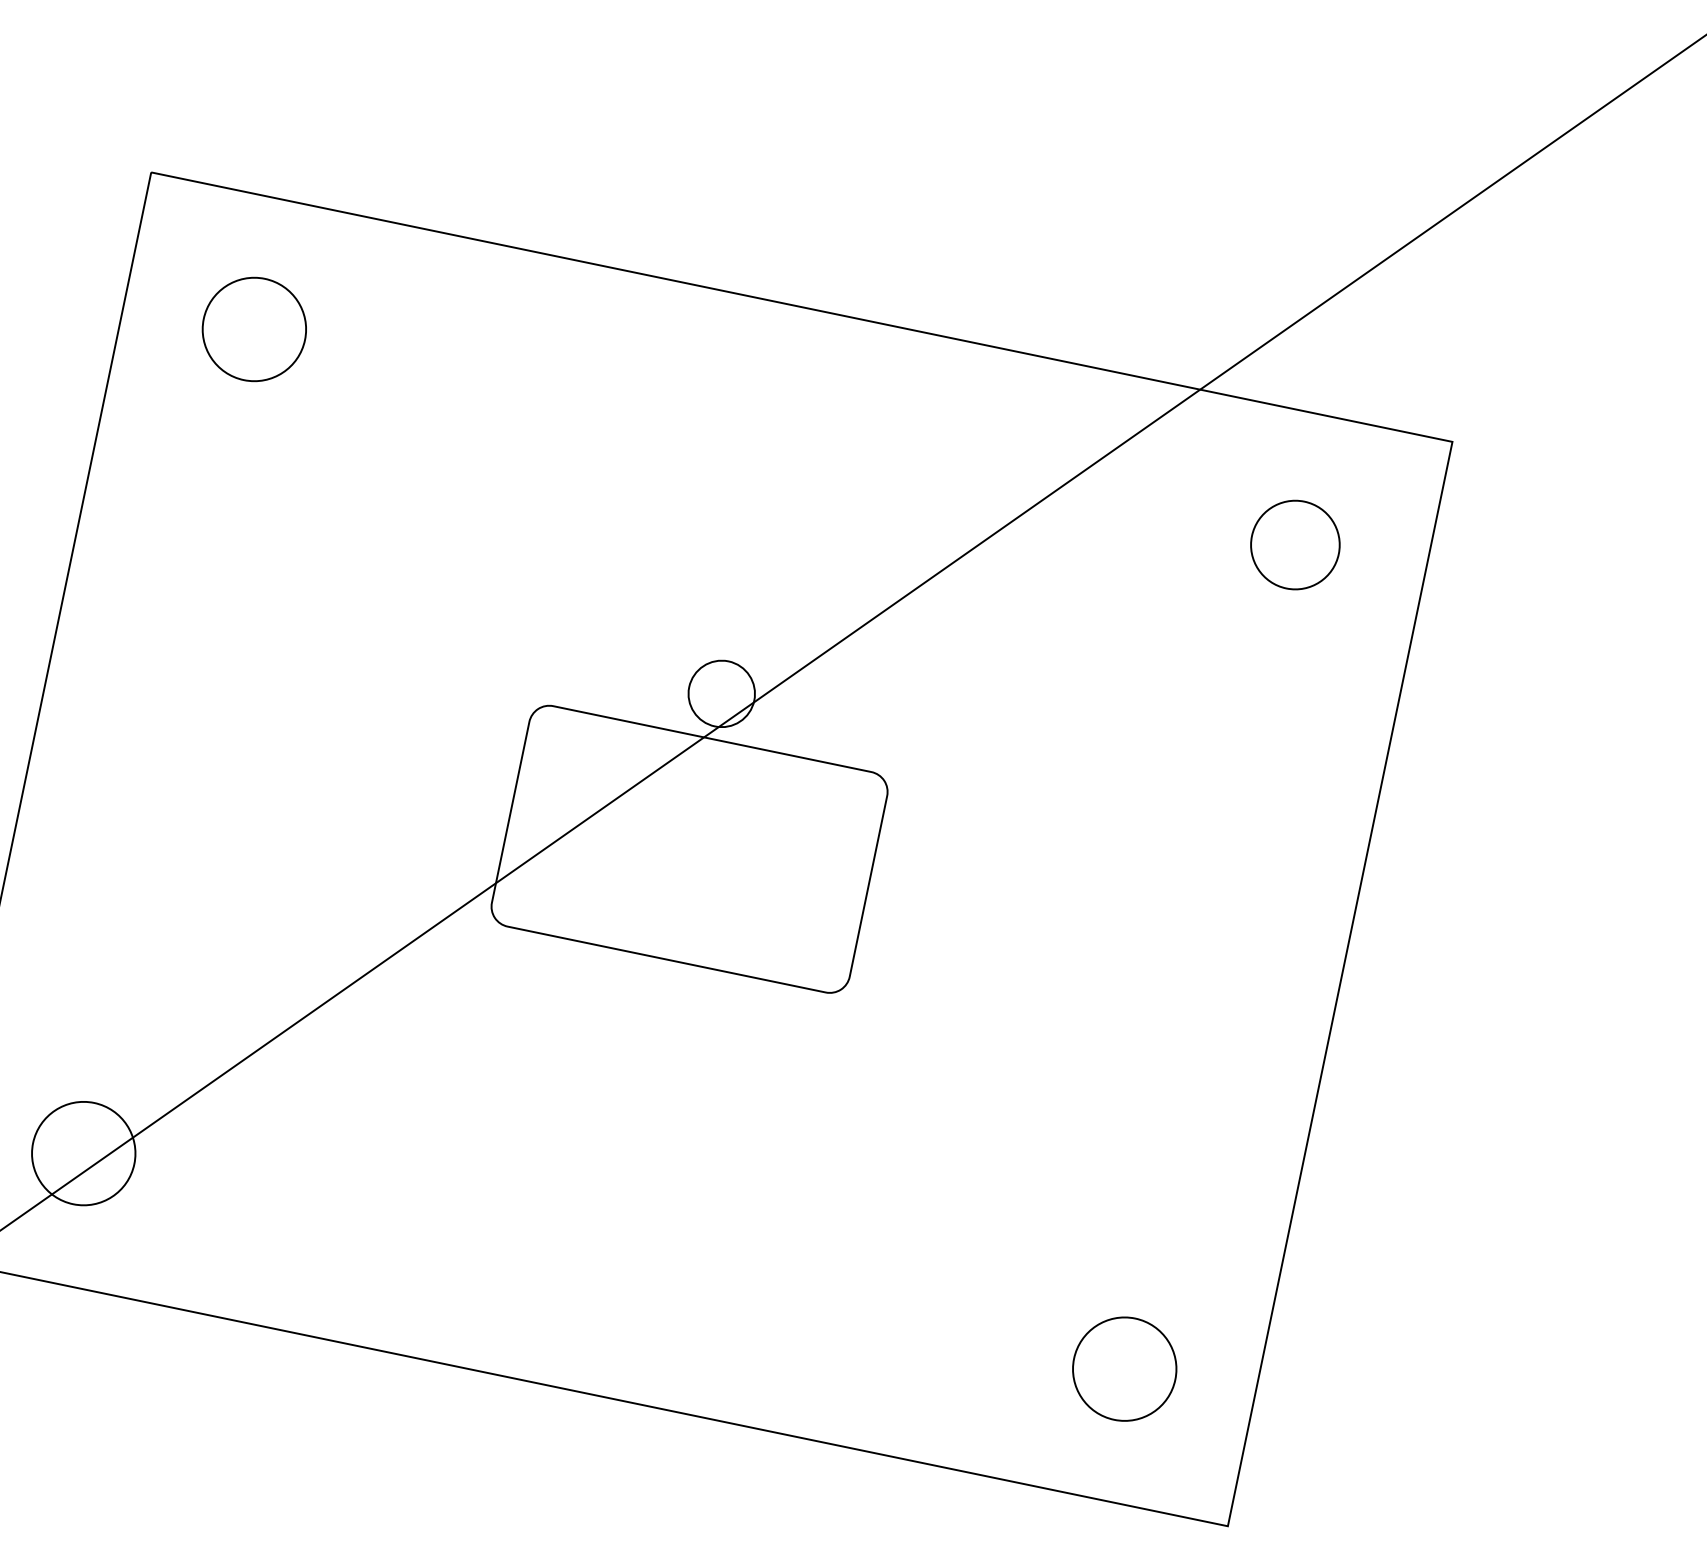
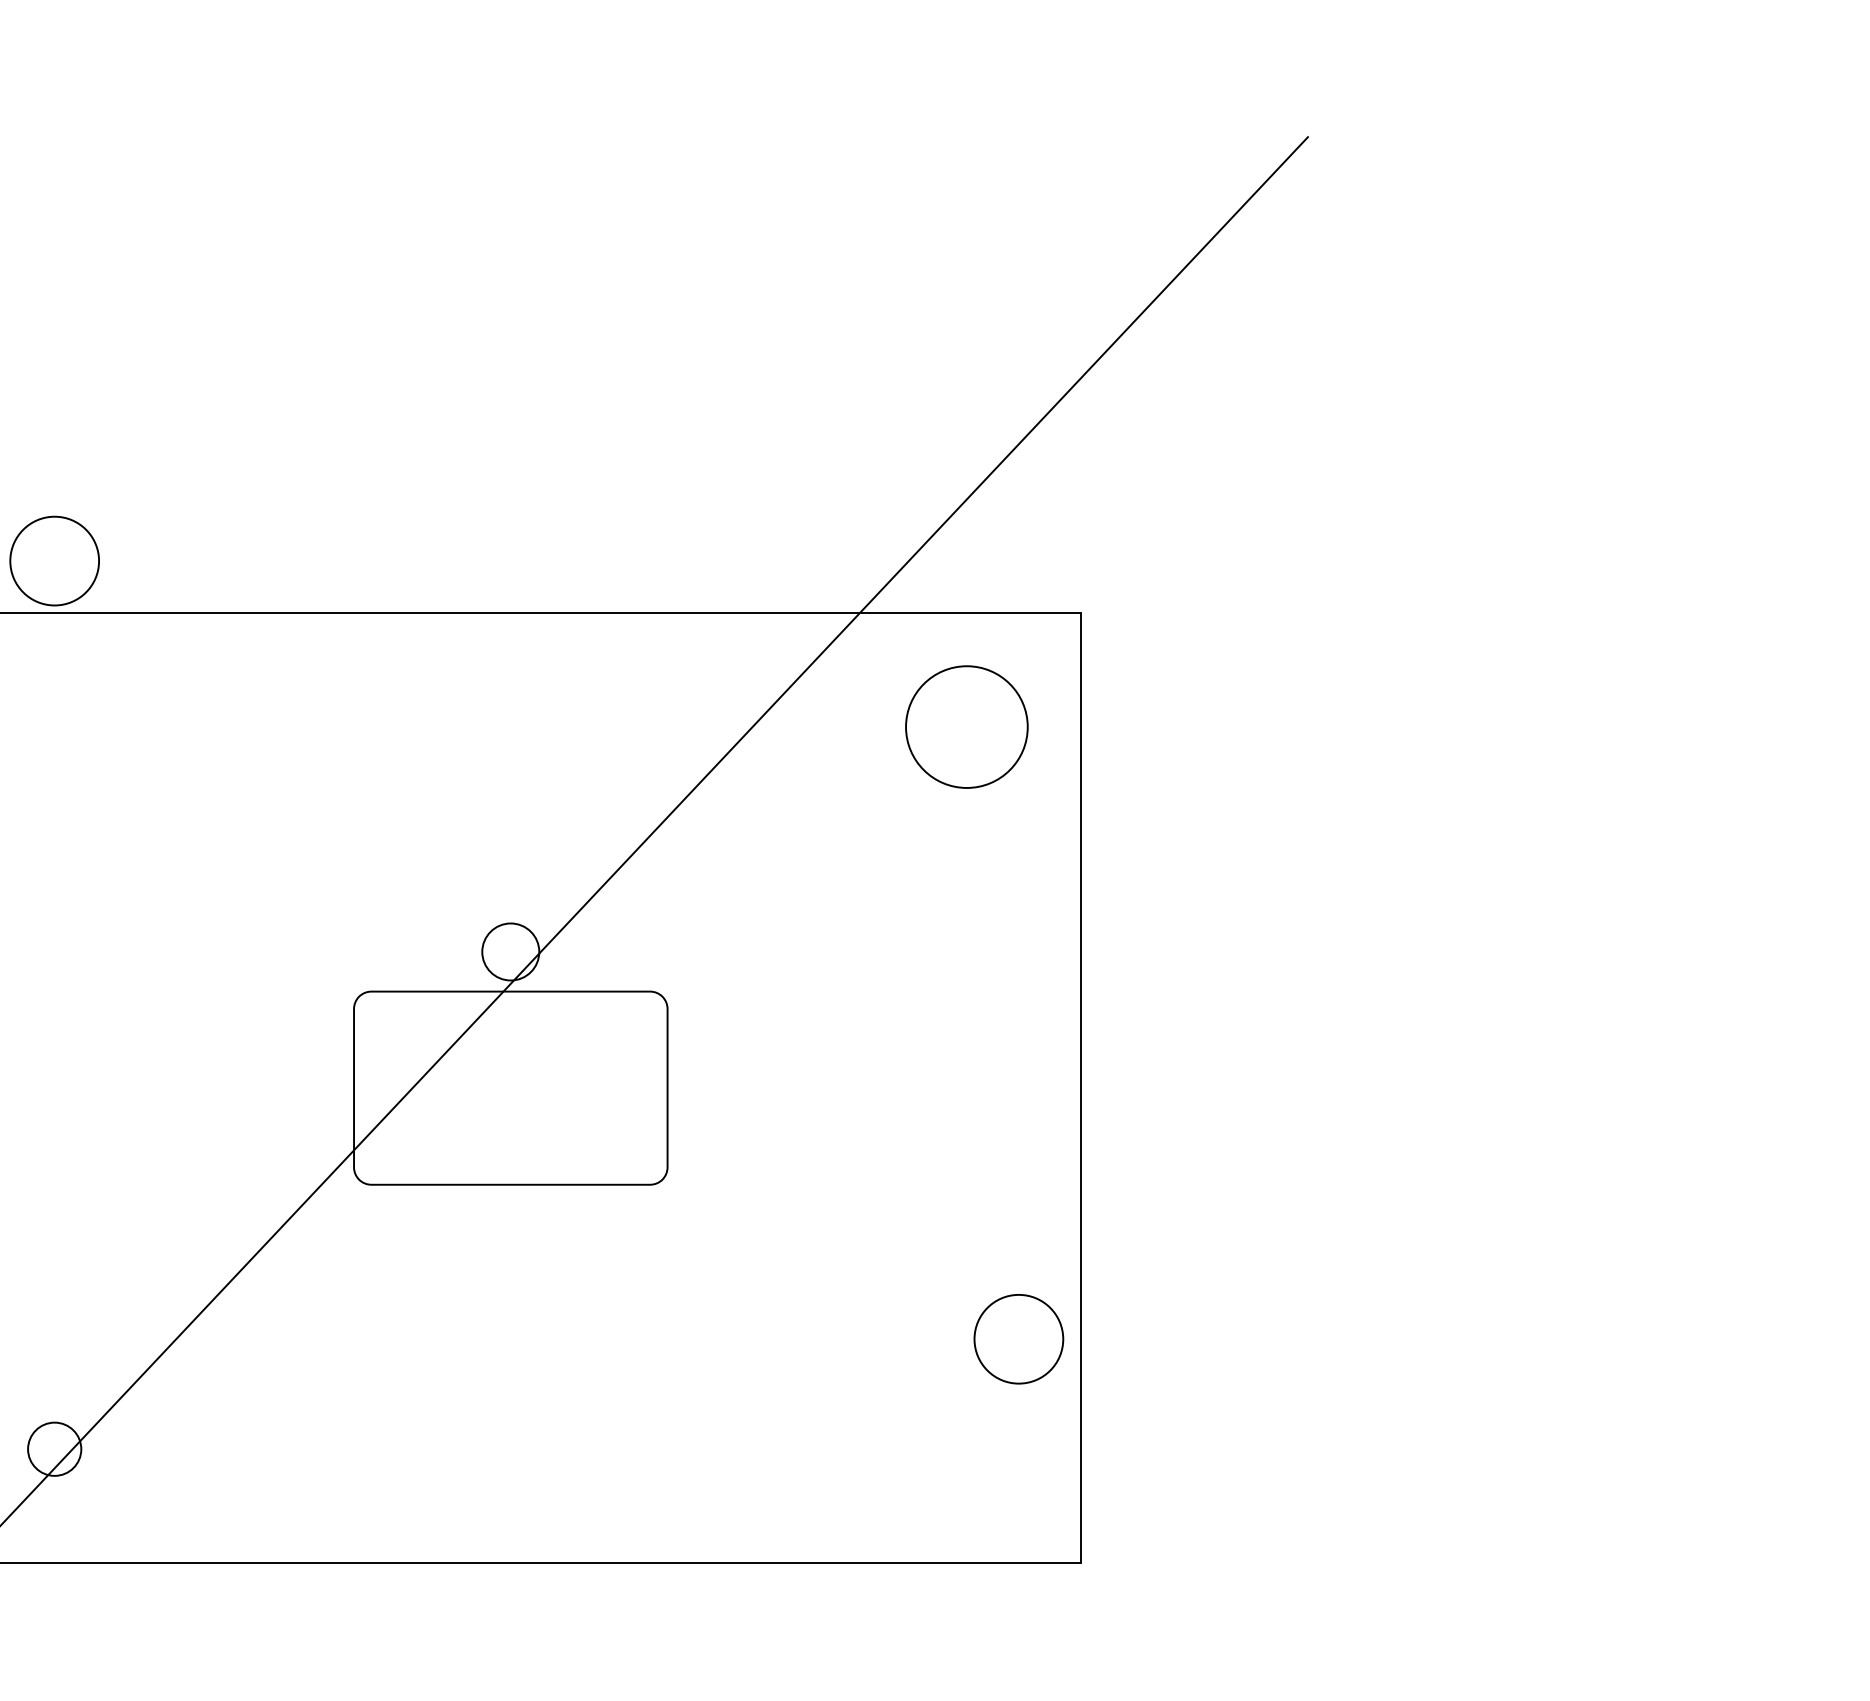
circle: (254, 328) -> (54, 560), moved
circle: (1294, 545) -> (966, 727), size x1.6
circle: (83, 1152) -> (54, 1448), size x0.6
circle: (1124, 1369) -> (1018, 1339), moved

